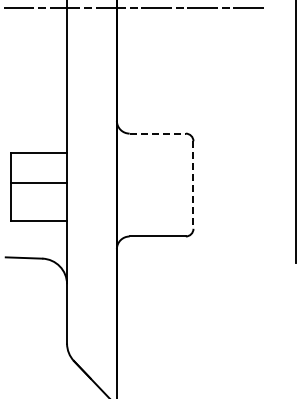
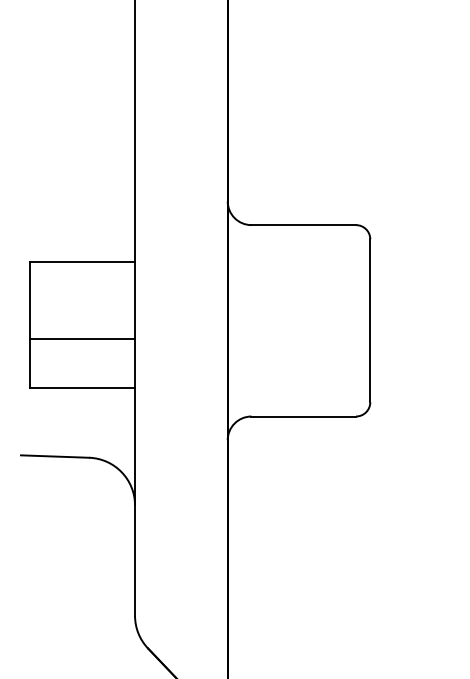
line: (158, 133) -> (305, 224), dashed -> solid
line: (38, 182) -> (81, 338), moved
line: (193, 185) -> (370, 321), dashed -> solid

